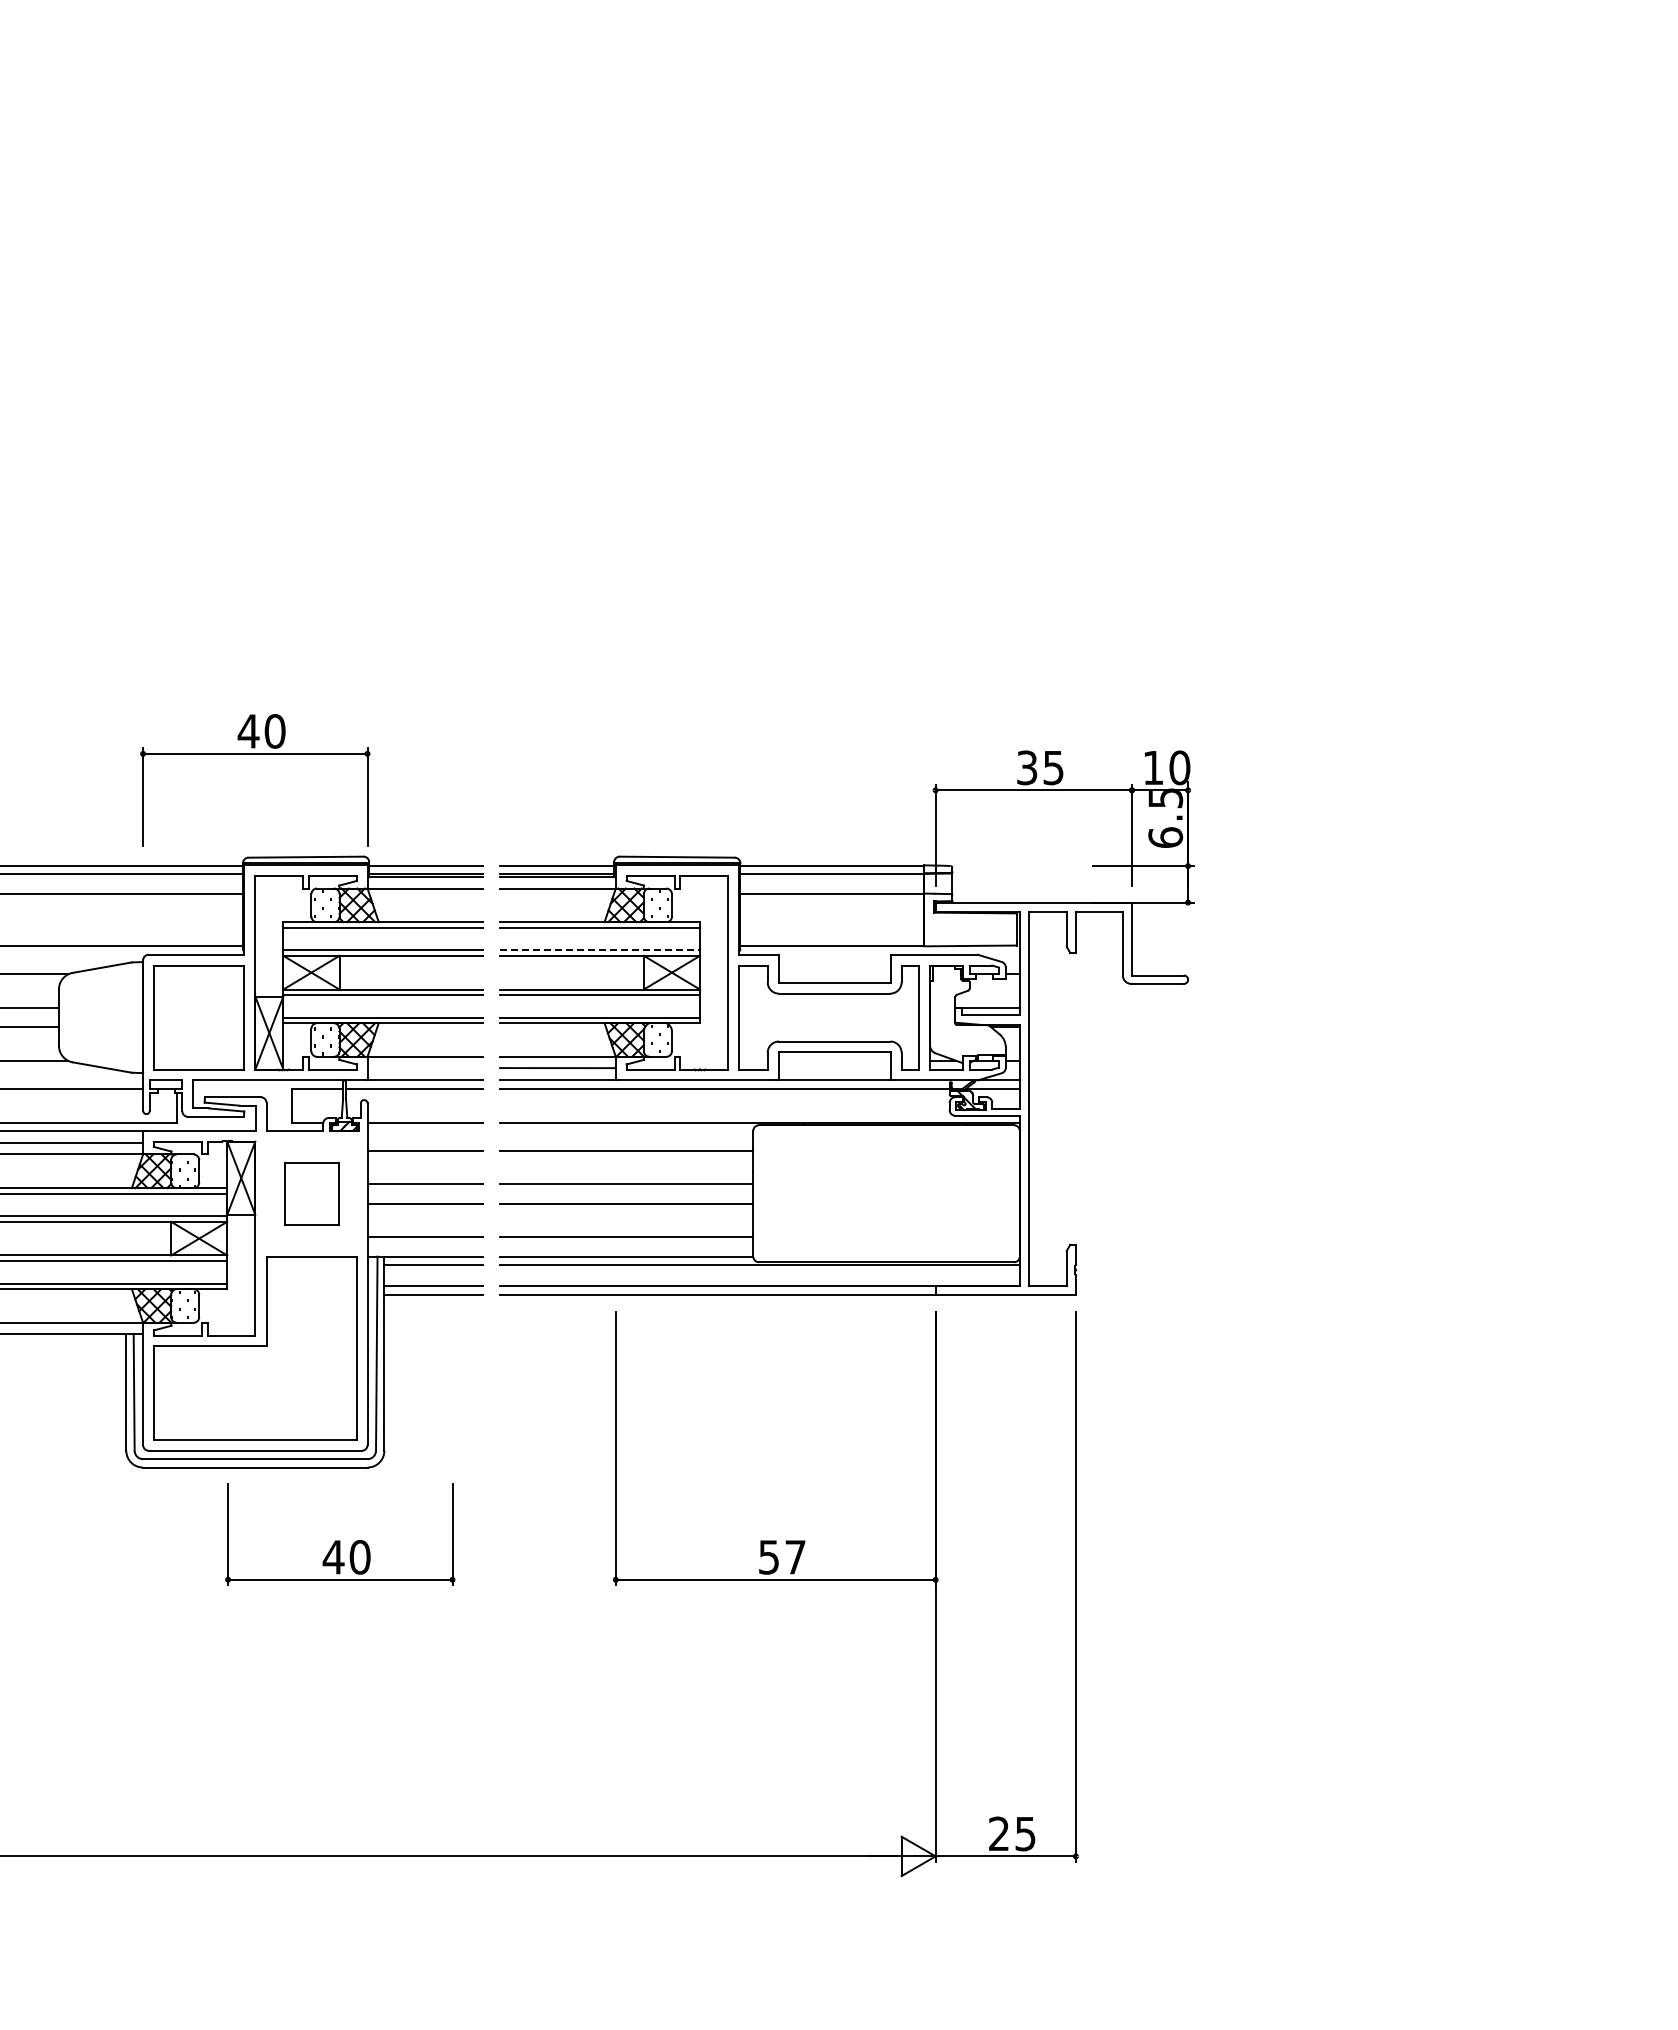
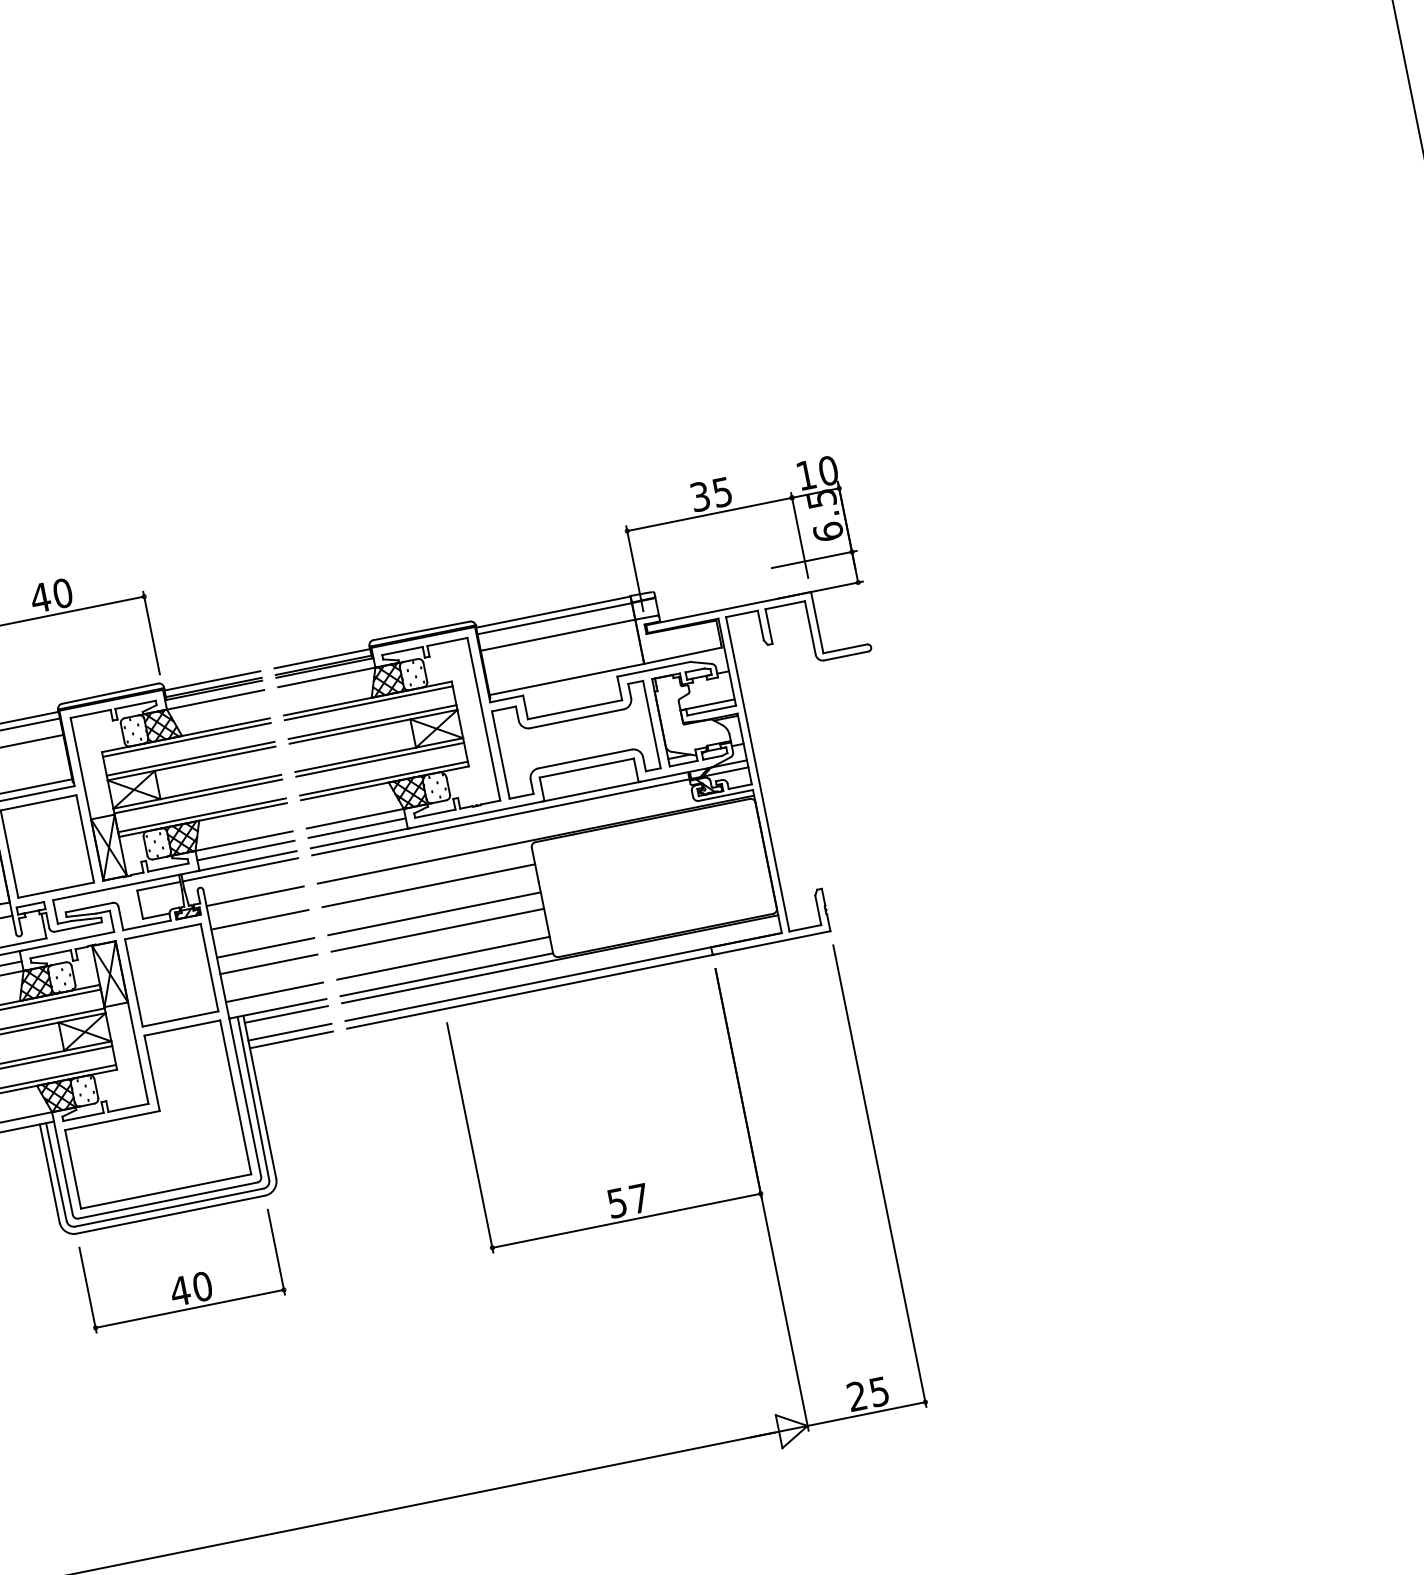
line: (600, 950) -> (373, 722), dashed -> solid
line: (425, 1068) -> (246, 850), added
part: (311, 1193) -> (171, 975), size x1.67
part: (340, 1534) -> (182, 1270), moved

